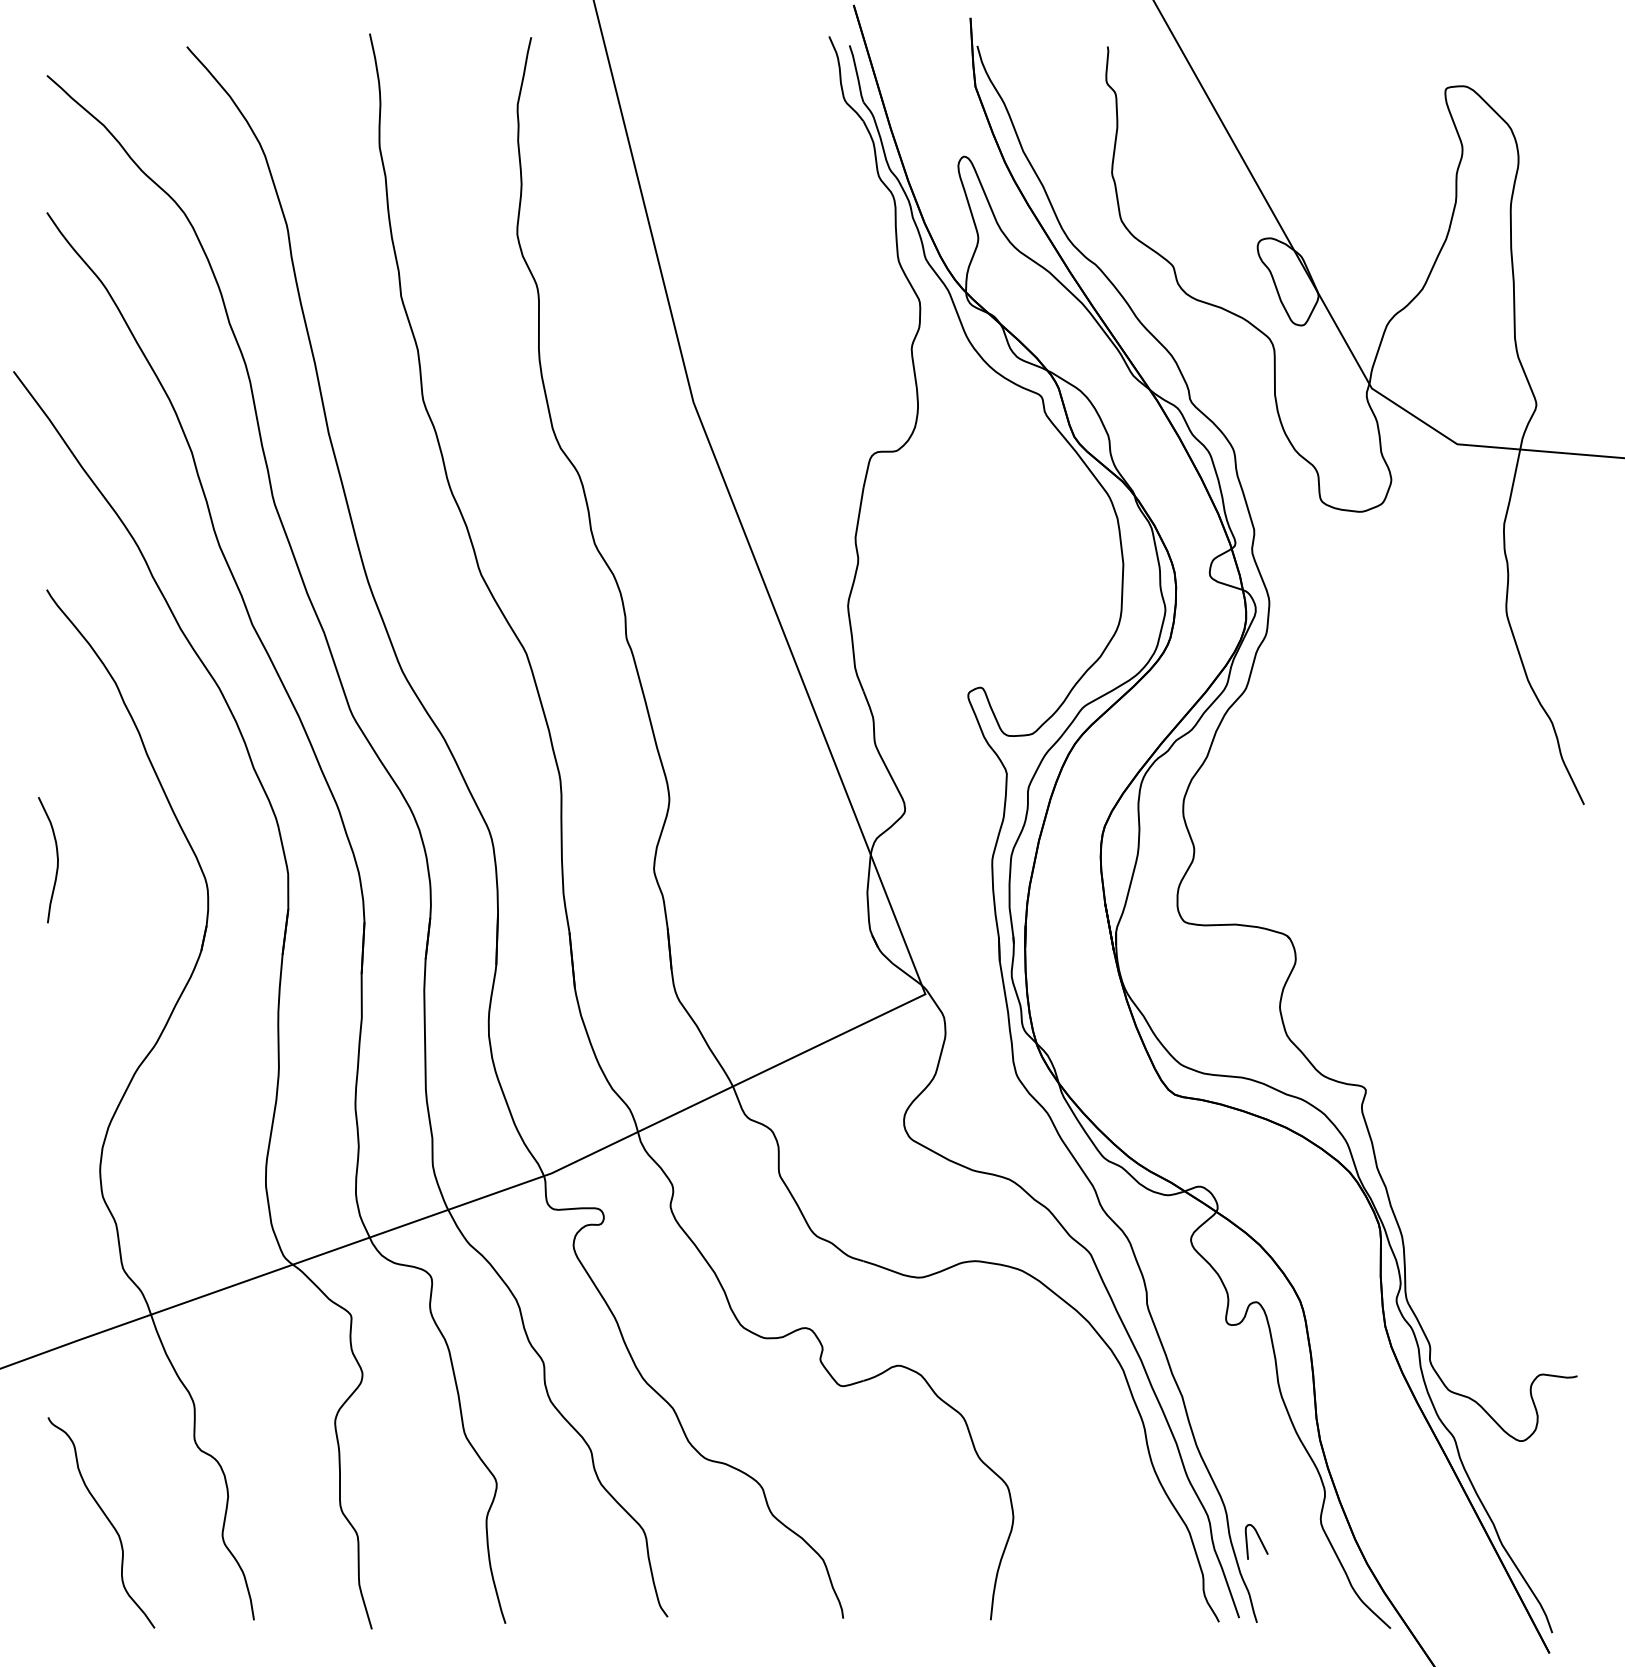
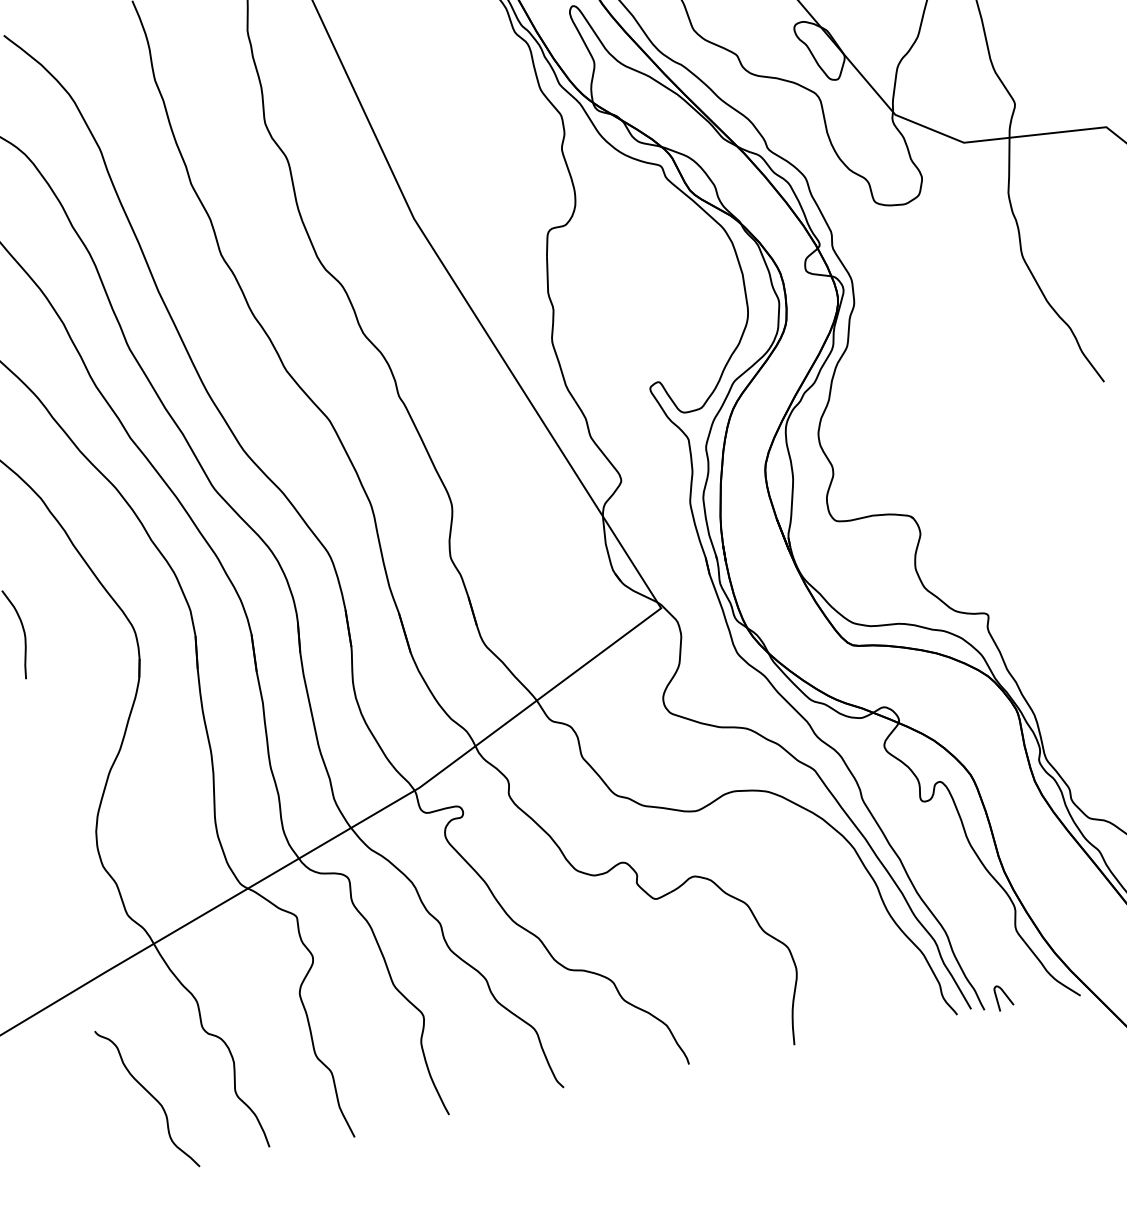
curve: (1259, 1540) -> (1005, 996), moved

